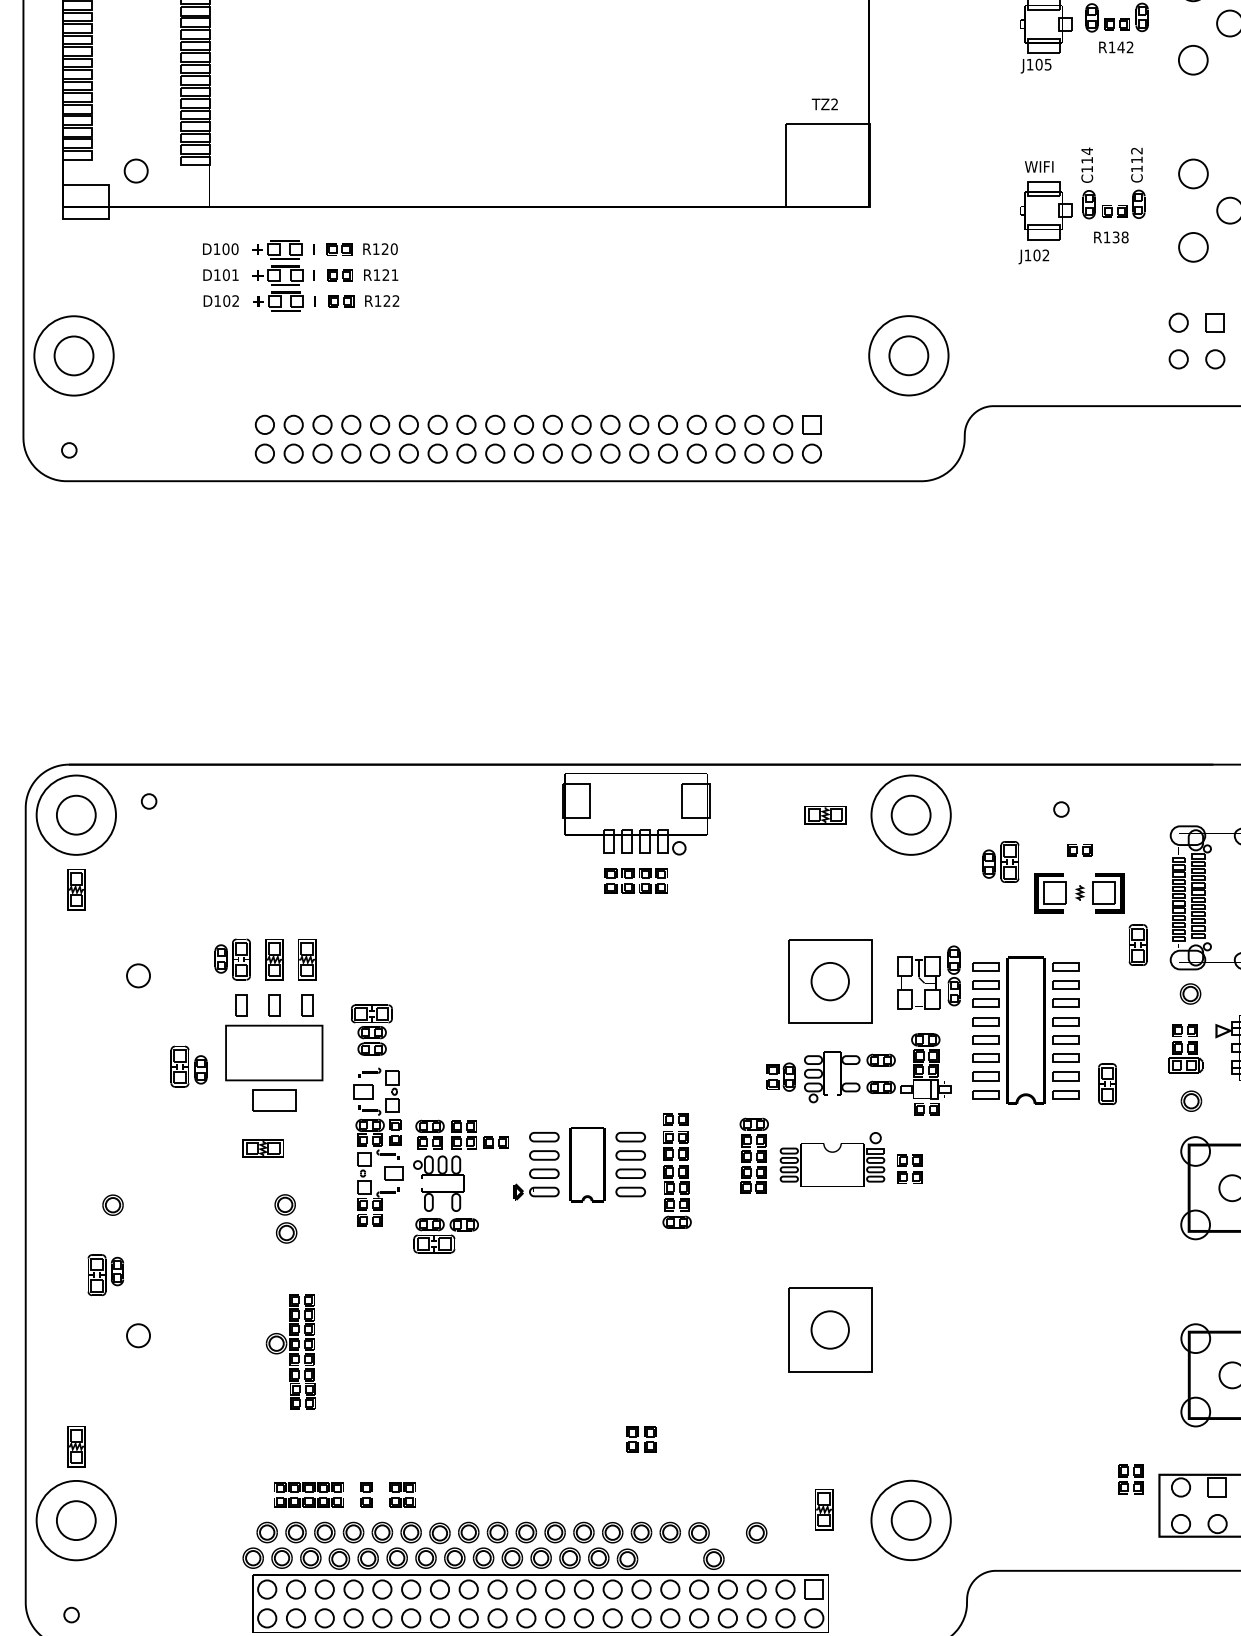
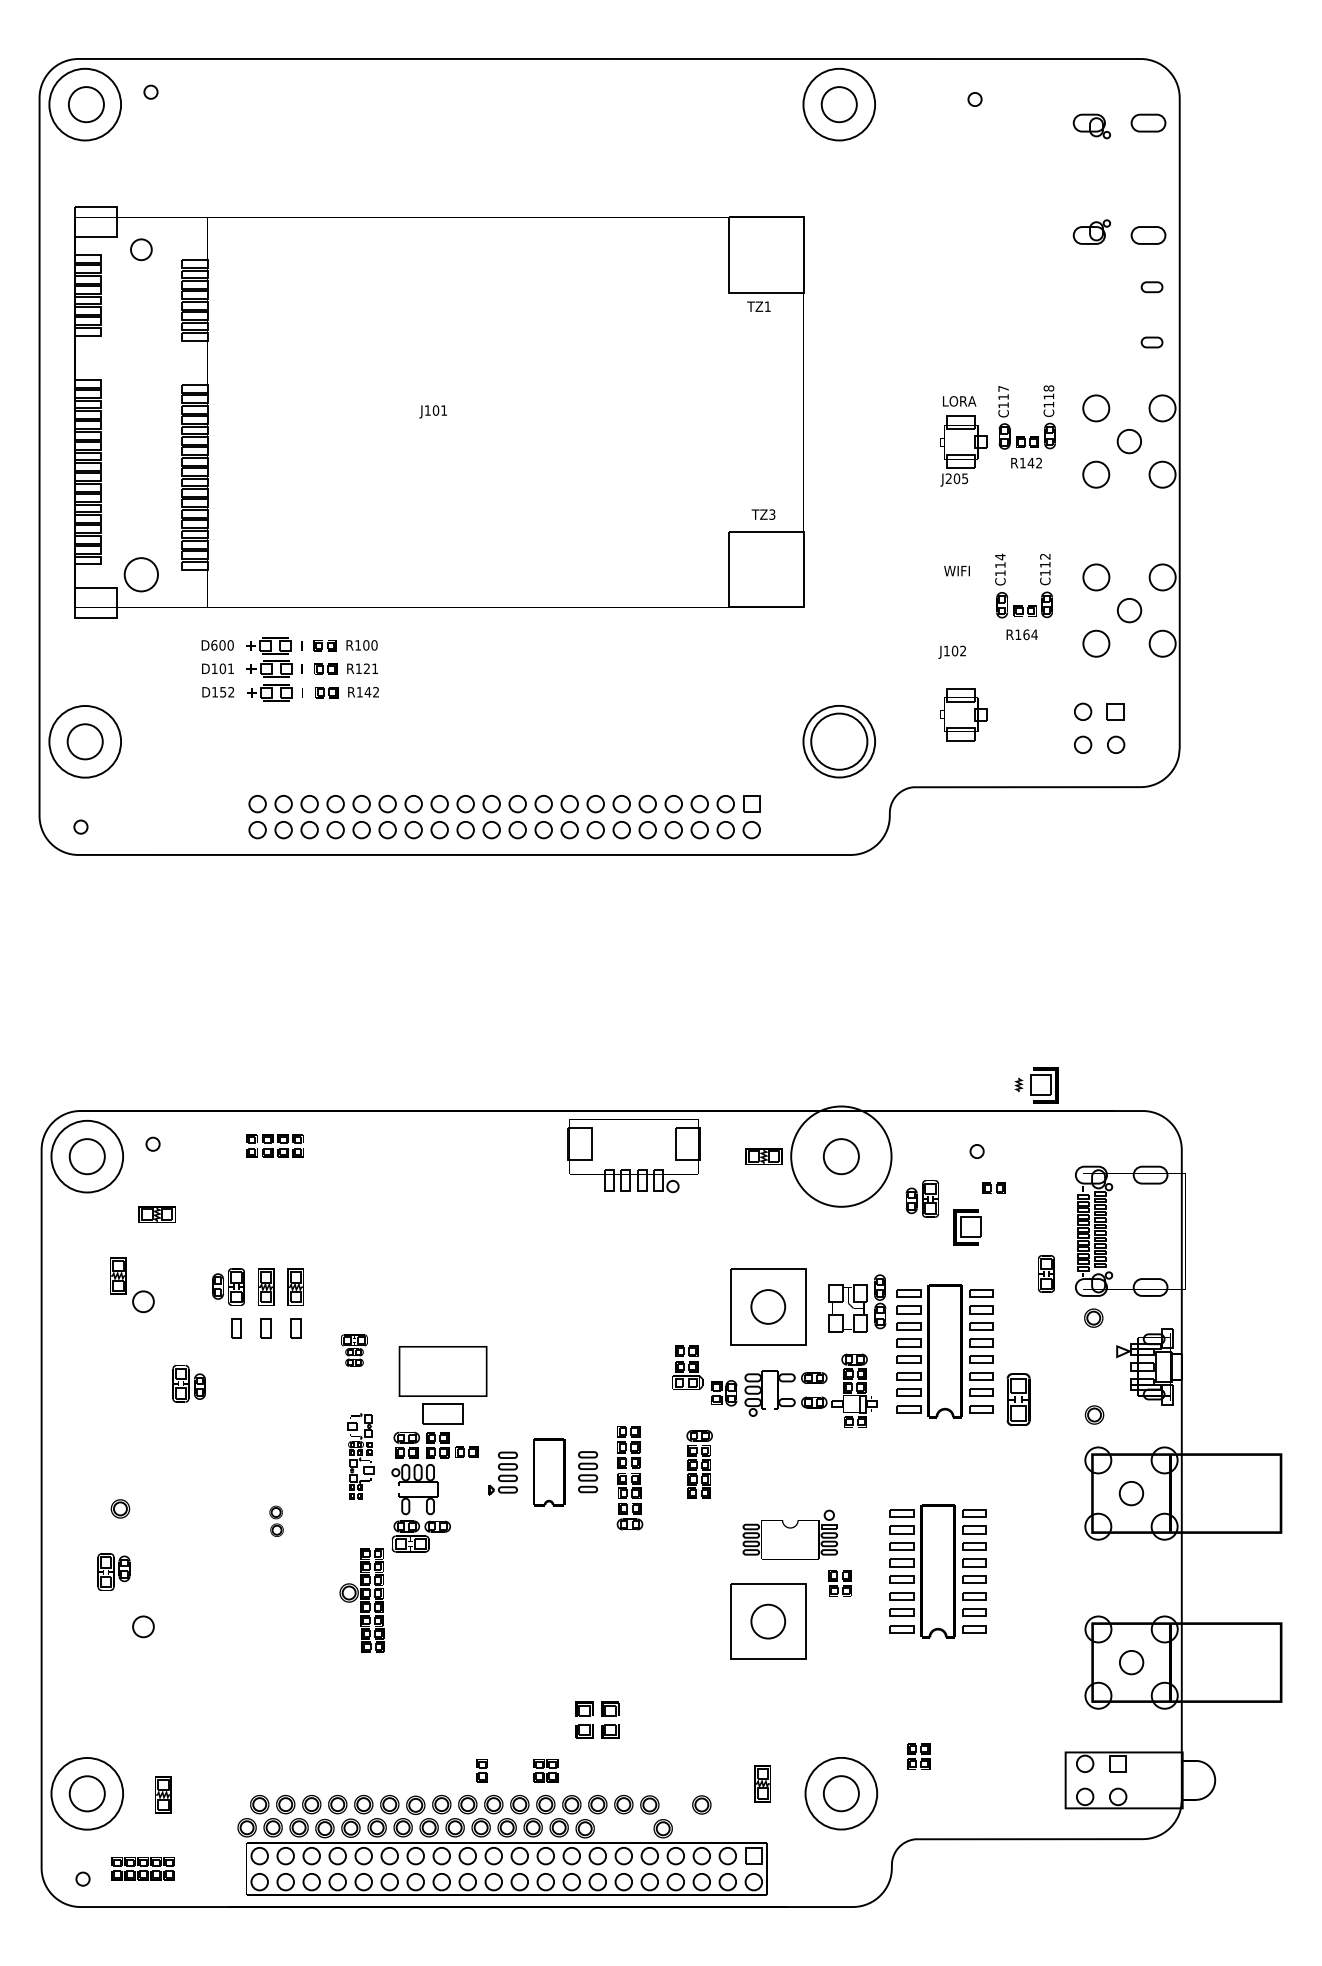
text: (1029, 64) -> (948, 478), J105 -> J205
text: (834, 104) -> (772, 514), TZ2 -> TZ3
circle: (136, 170) -> (141, 574), size x1.6
part: (1046, 210) -> (963, 714), moved
text: (1120, 237) -> (1030, 634), R138 -> R164
text: (217, 249) -> (214, 645), D100 -> D600
text: (385, 249) -> (366, 645), R120 -> R100
text: (227, 301) -> (223, 692), D102 -> D152
text: (386, 301) -> (367, 692), R122 -> R142
circle: (907, 355) -> (838, 741), size x1.6
part: (635, 815) -> (633, 1156), moved
circle: (911, 815) -> (841, 1156), size x1.4
part: (635, 880) -> (274, 1145), moved
part: (76, 889) -> (118, 1275), moved
part: (1099, 893) -> (1036, 1085), moved
part: (372, 1029) -> (354, 1350), size x0.7
part: (1185, 1048) -> (687, 1367), moved
part: (273, 1068) -> (442, 1385), moved
part: (1107, 1084) -> (1018, 1399), size x1.4
part: (378, 1147) -> (360, 1456), size x0.6
part: (262, 1148) -> (156, 1214), moved
part: (831, 1159) -> (789, 1534), moved
part: (630, 1163) -> (587, 1471), size x0.7
part: (535, 1165) -> (502, 1473), size x0.7
part: (909, 1169) -> (839, 1583), moved
part: (285, 1219) -> (276, 1521), size x0.7
part: (1017, 1274) -> (937, 1571), added
part: (290, 1351) -> (361, 1600), moved
part: (641, 1439) -> (597, 1720), size x1.6
part: (76, 1446) -> (163, 1794), moved
part: (1130, 1479) -> (918, 1756), moved
part: (307, 1494) -> (142, 1868), moved
part: (365, 1494) -> (481, 1770), moved
part: (402, 1494) -> (545, 1770), moved

